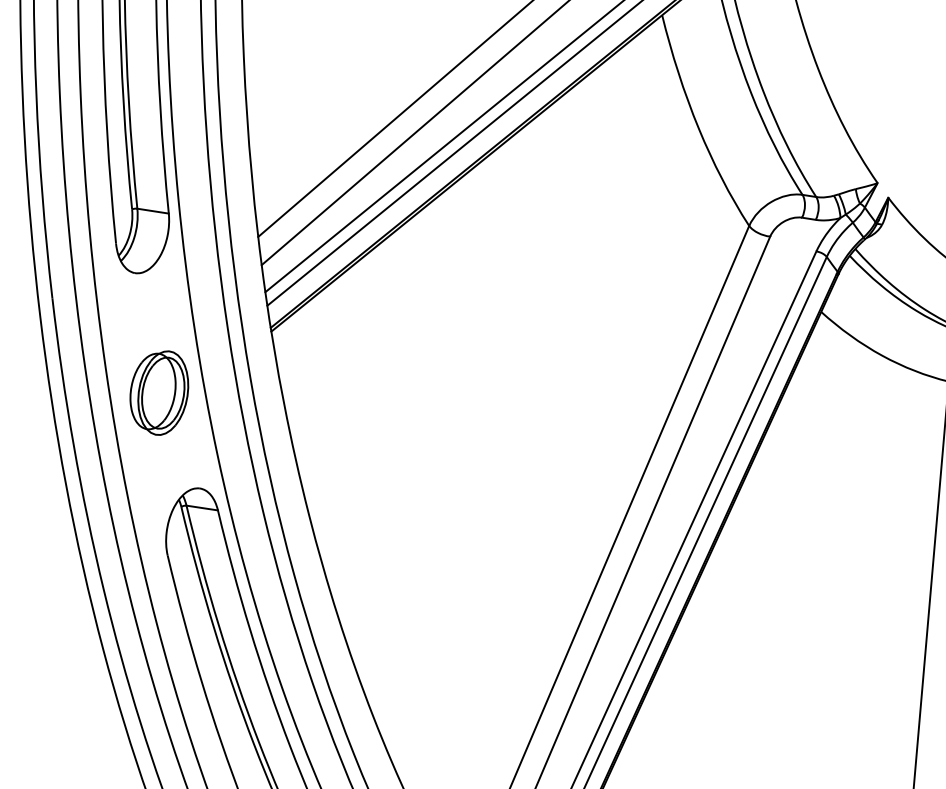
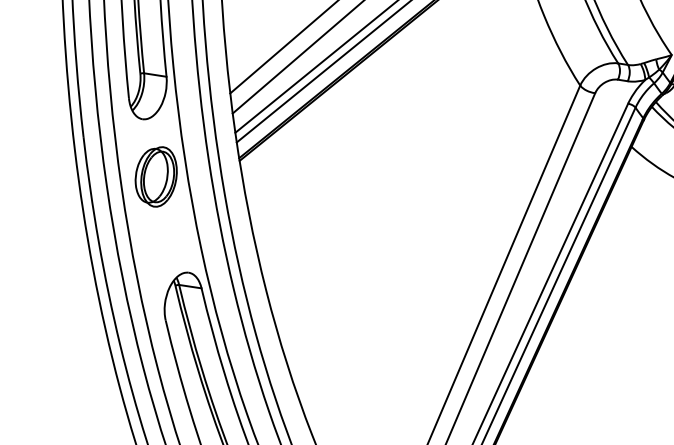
part: (159, 392) -> (156, 176), moved

